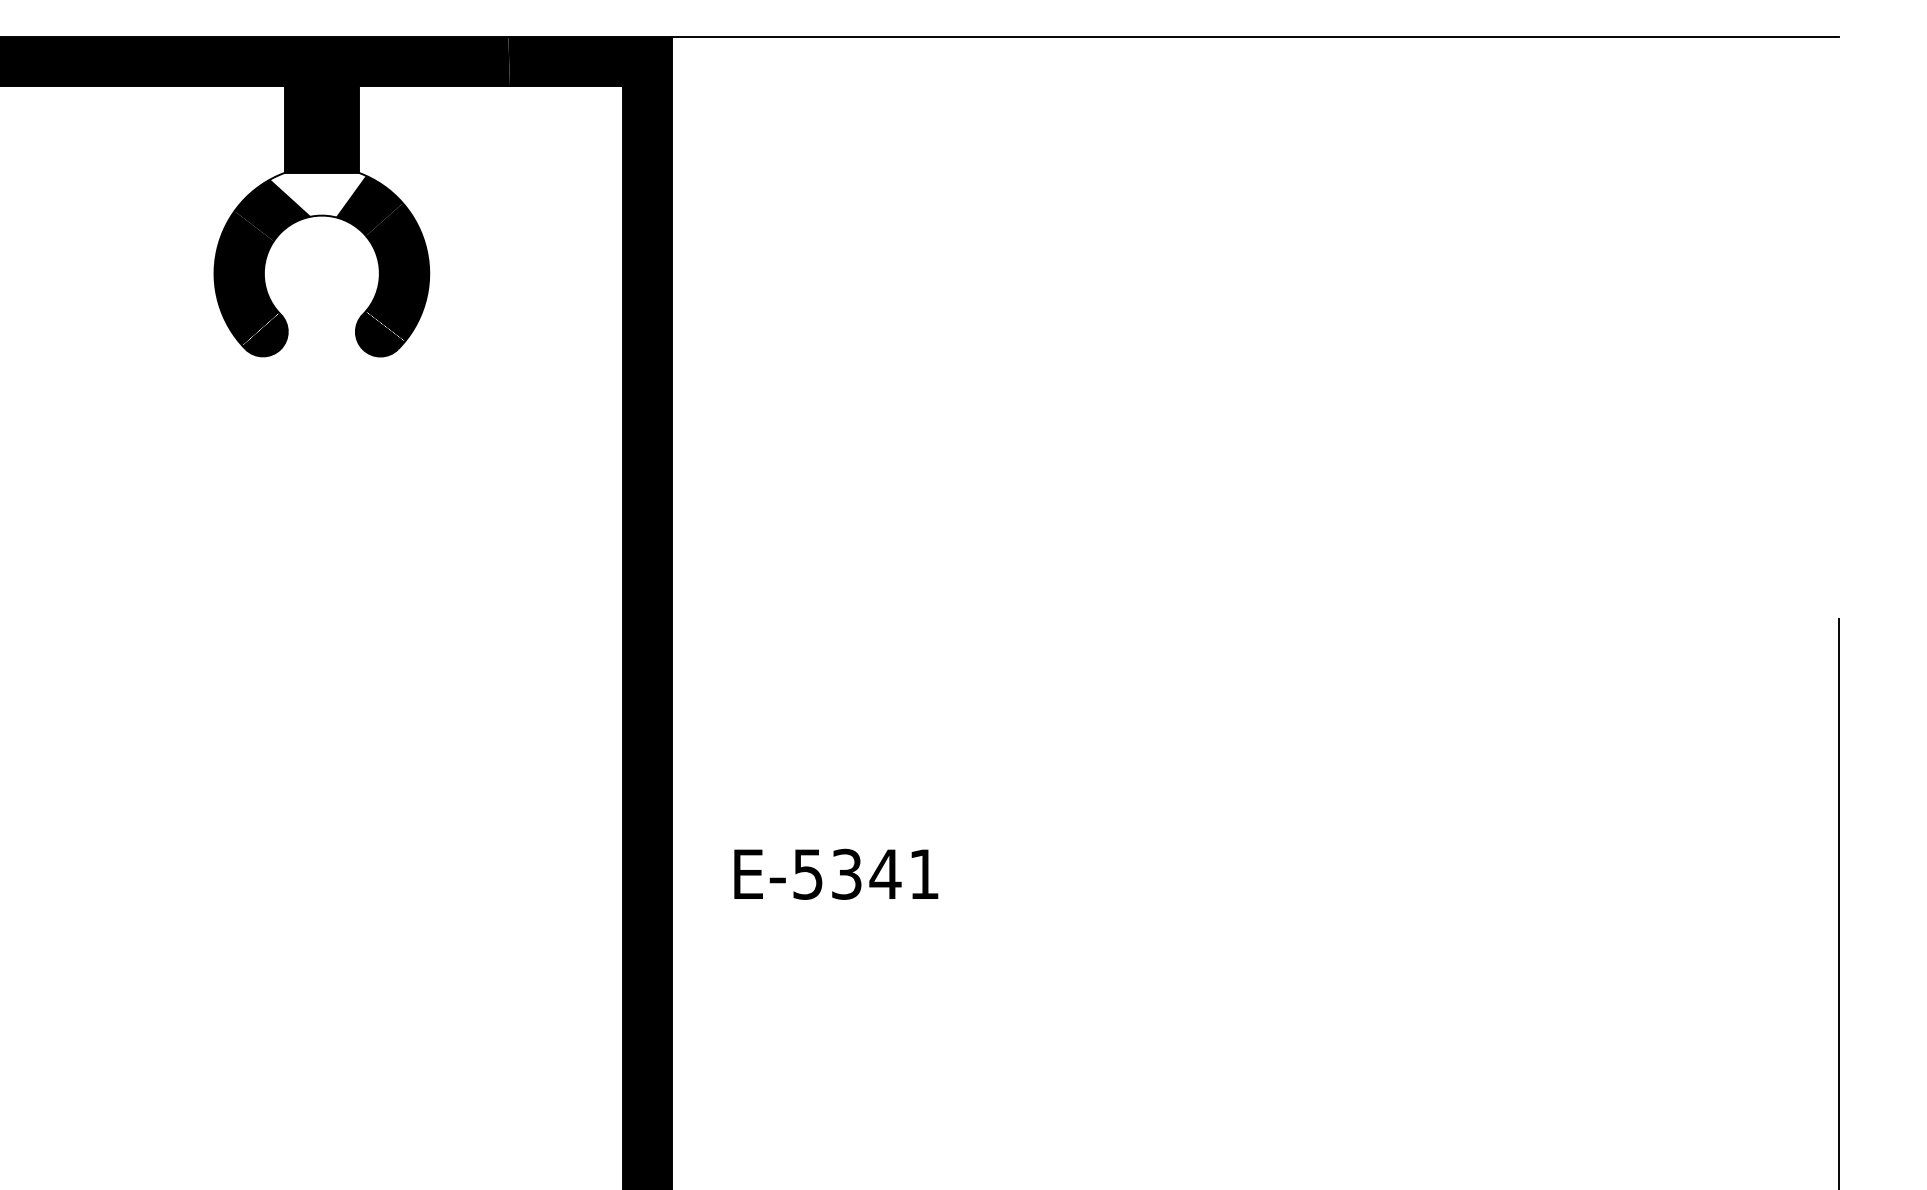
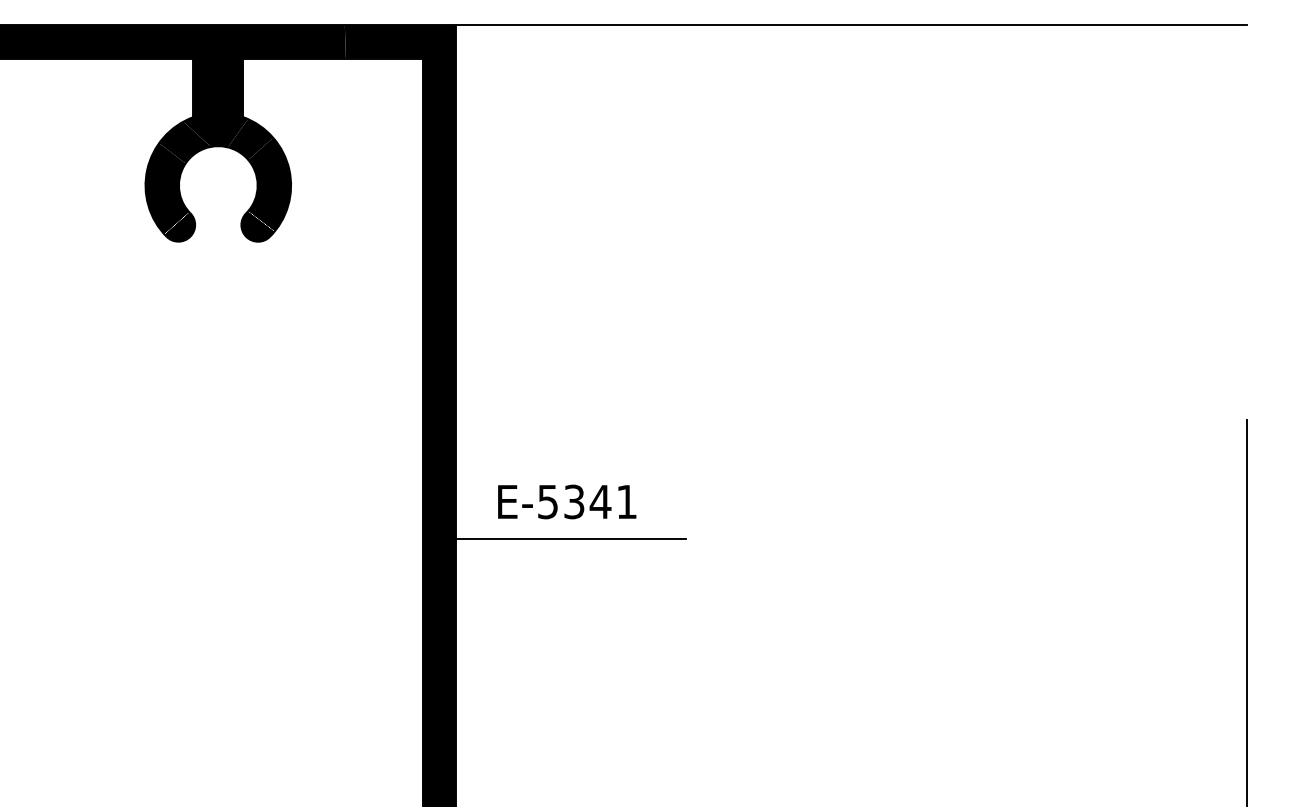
fill: (317, 195) -> (215, 132), added
line: (841, 794) -> (570, 538), added
text: (836, 873) -> (567, 501), moved

